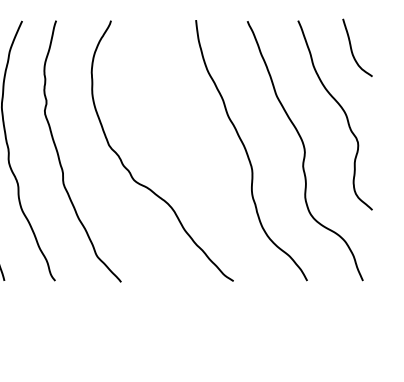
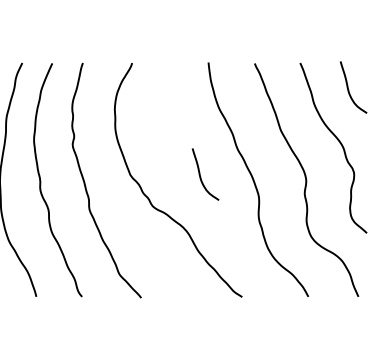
curve: (187, 144) -> (200, 174), added

